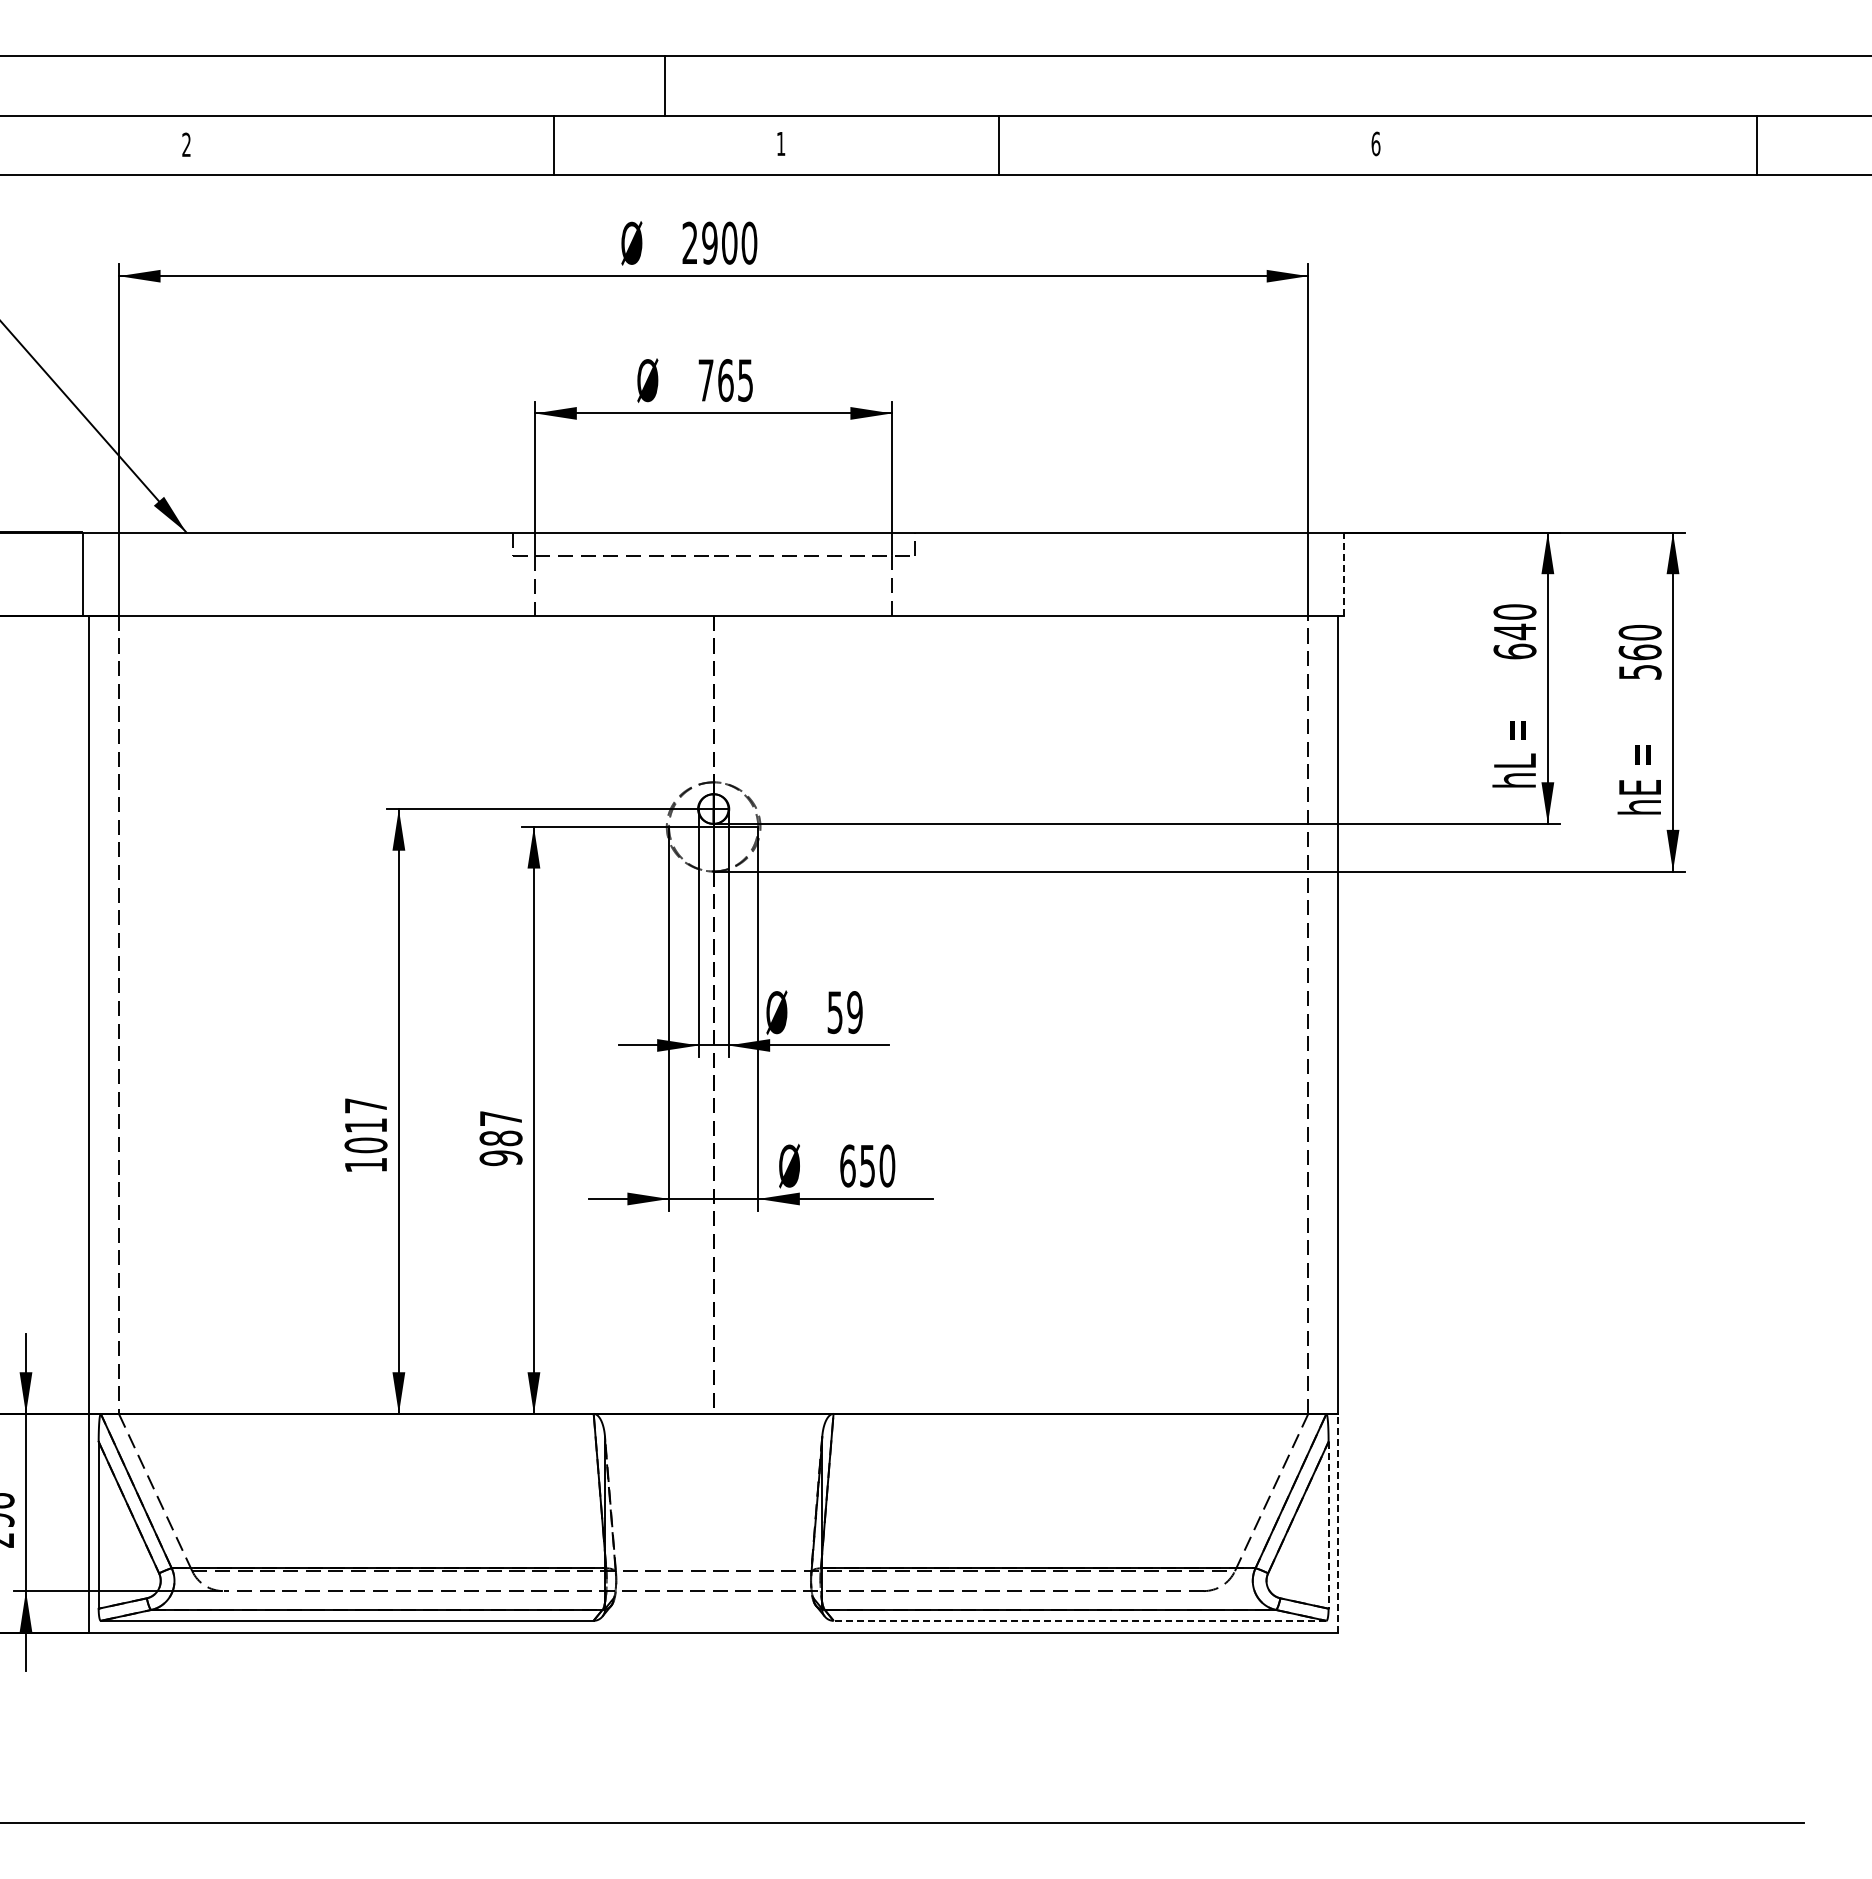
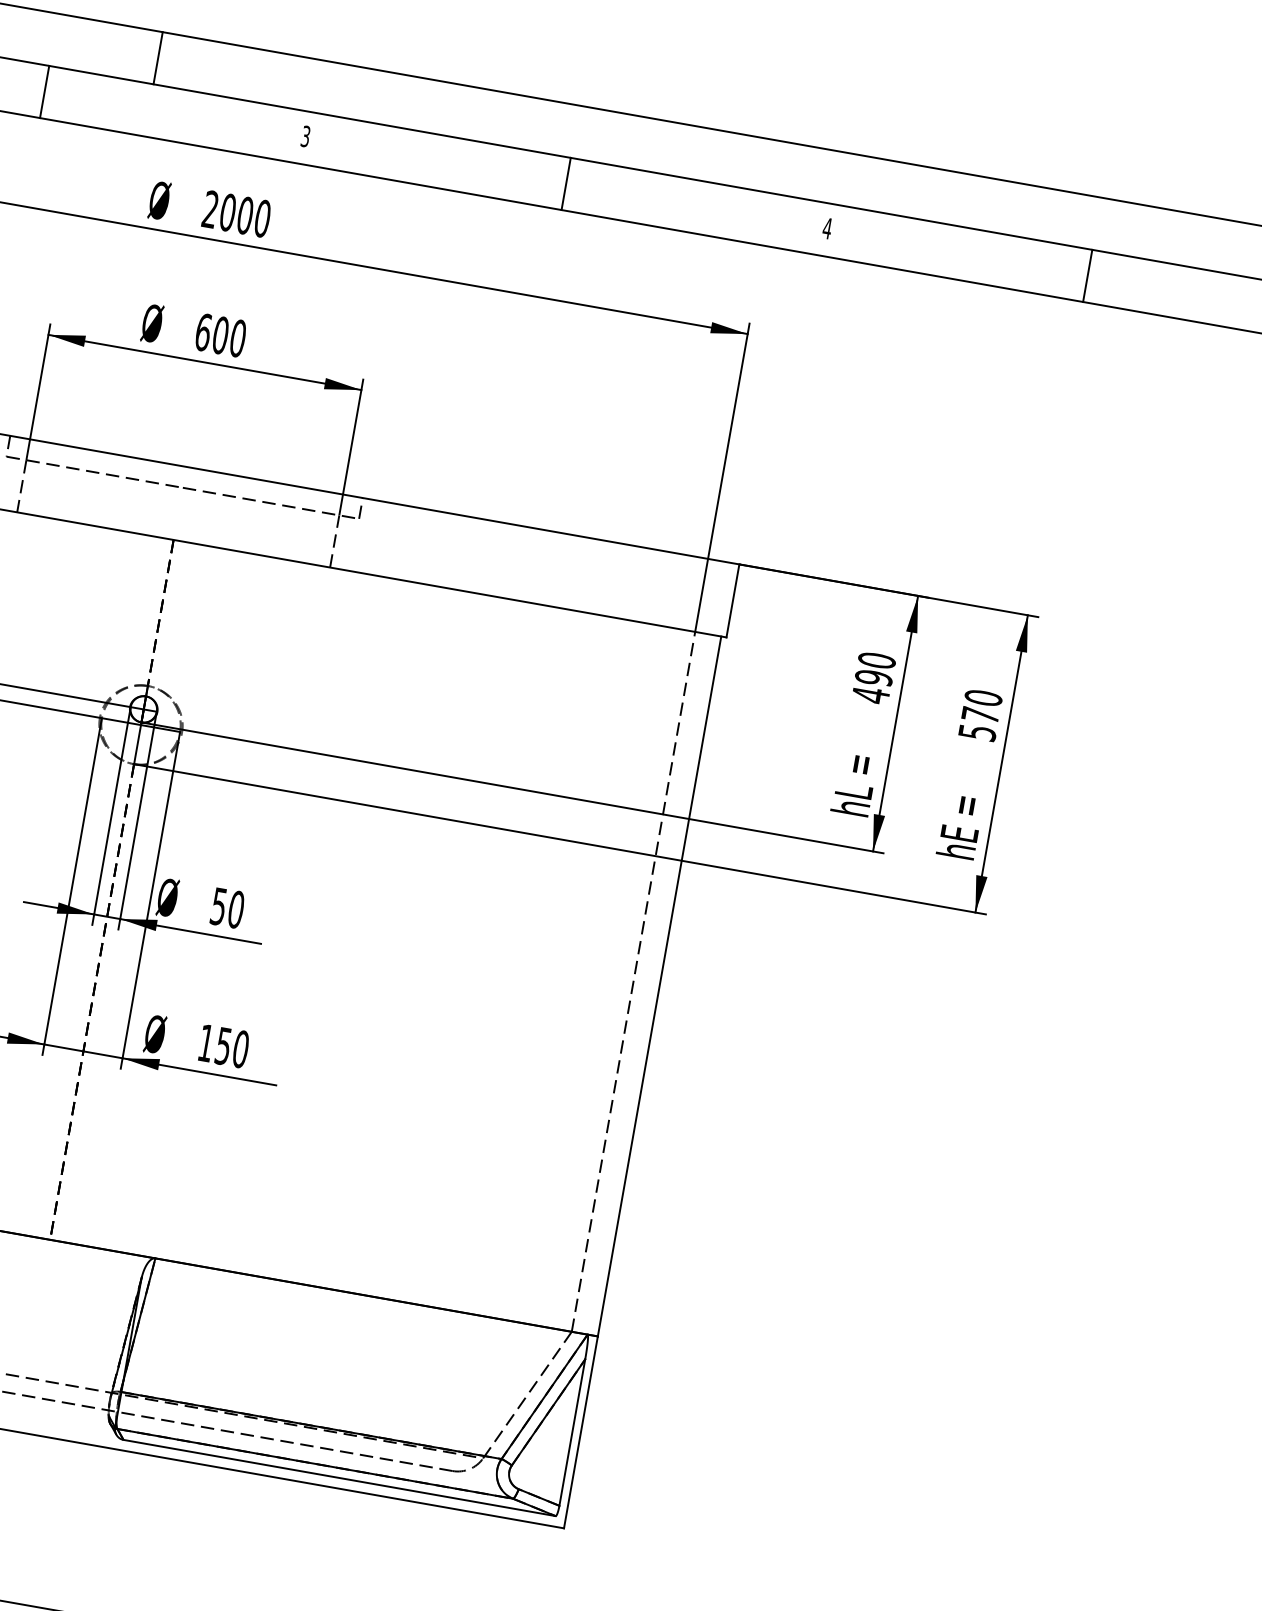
line: (664, 85) -> (158, 57), moved
text: (780, 143) -> (305, 136), 1 -> 3
text: (1375, 143) -> (827, 228), 6 -> 4
line: (553, 145) -> (44, 91), moved
line: (999, 145) -> (566, 183), moved
line: (1757, 145) -> (1088, 275), moved
text: (709, 242) -> (227, 211), 2900 -> 2000
text: (725, 380) -> (220, 335), 765 -> 600
line: (1344, 574) -> (733, 601), dashed -> solid
text: (1514, 641) -> (872, 686), 640 -> 490
text: (1639, 652) -> (979, 715), 560 -> 570
text: (854, 1012) -> (235, 909), 59 -> 50
text: (847, 1165) -> (206, 1042), 650 -> 150
line: (1338, 1522) -> (581, 1431), dashed -> solid
line: (1328, 1525) -> (572, 1432), dashed -> solid
line: (1079, 1620) -> (339, 1477), dashed -> solid

